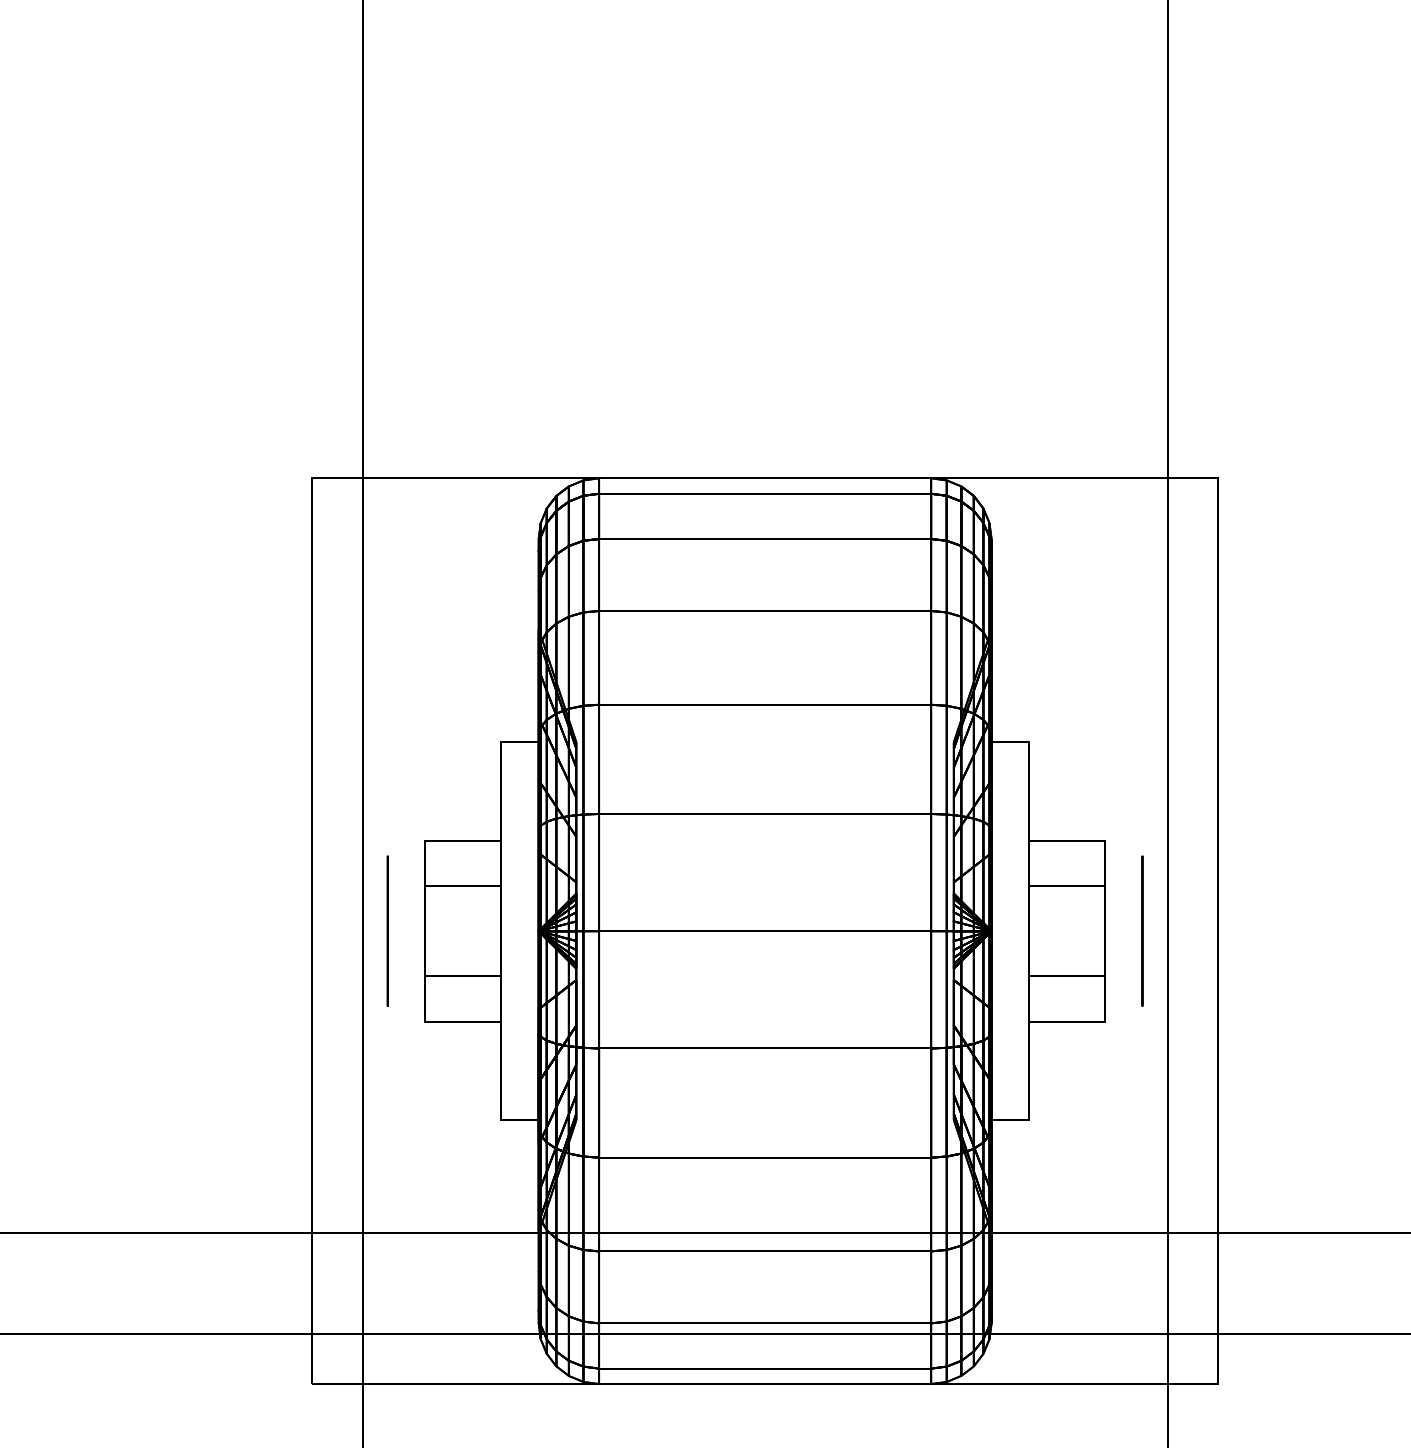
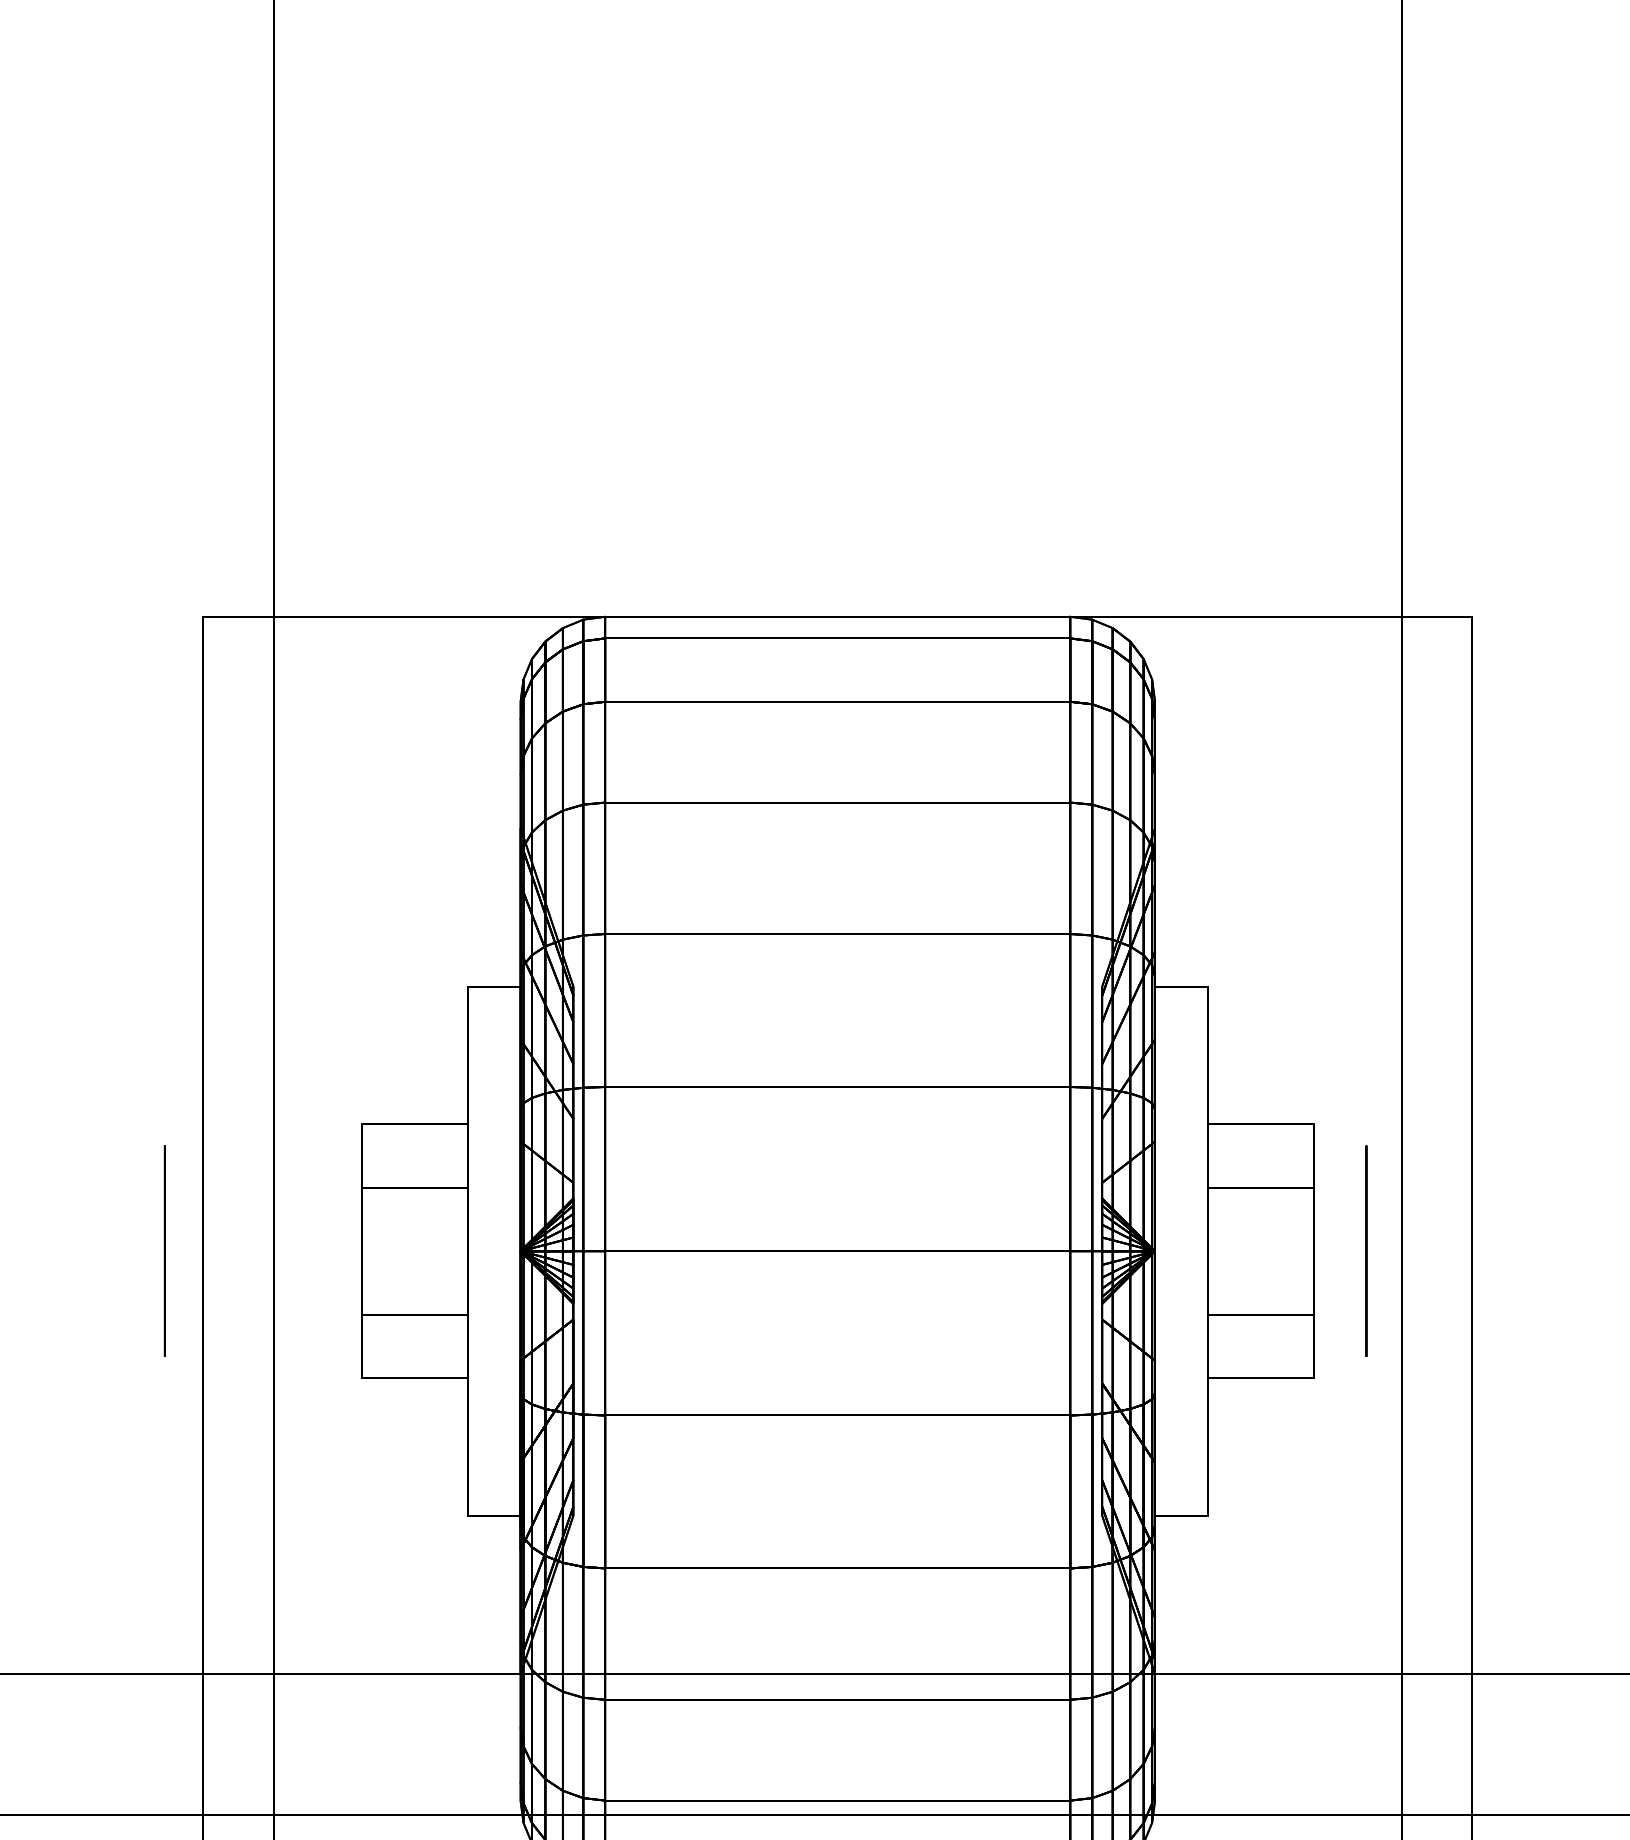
circle: (387, 930) -> (164, 1250), moved

